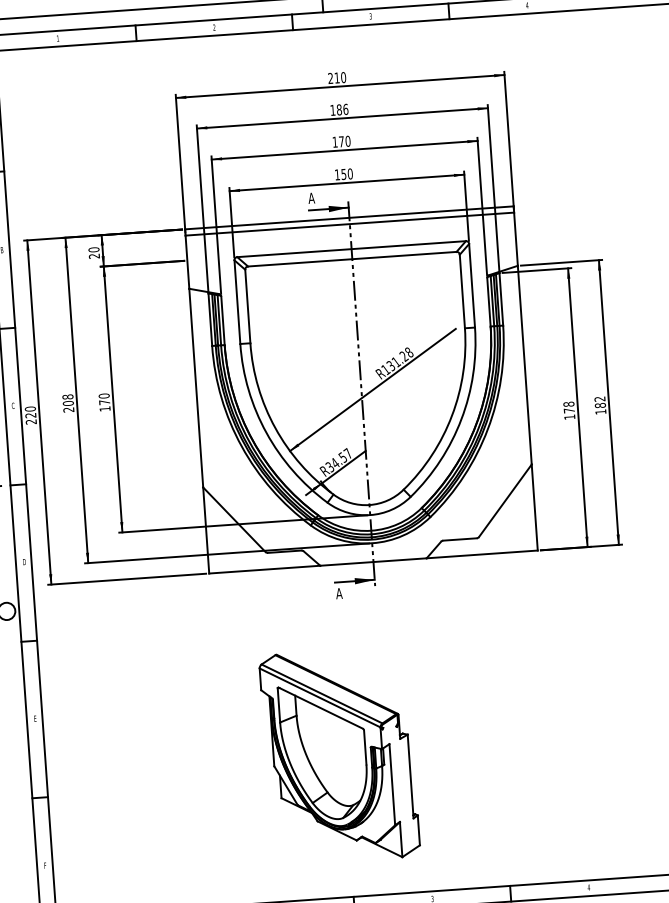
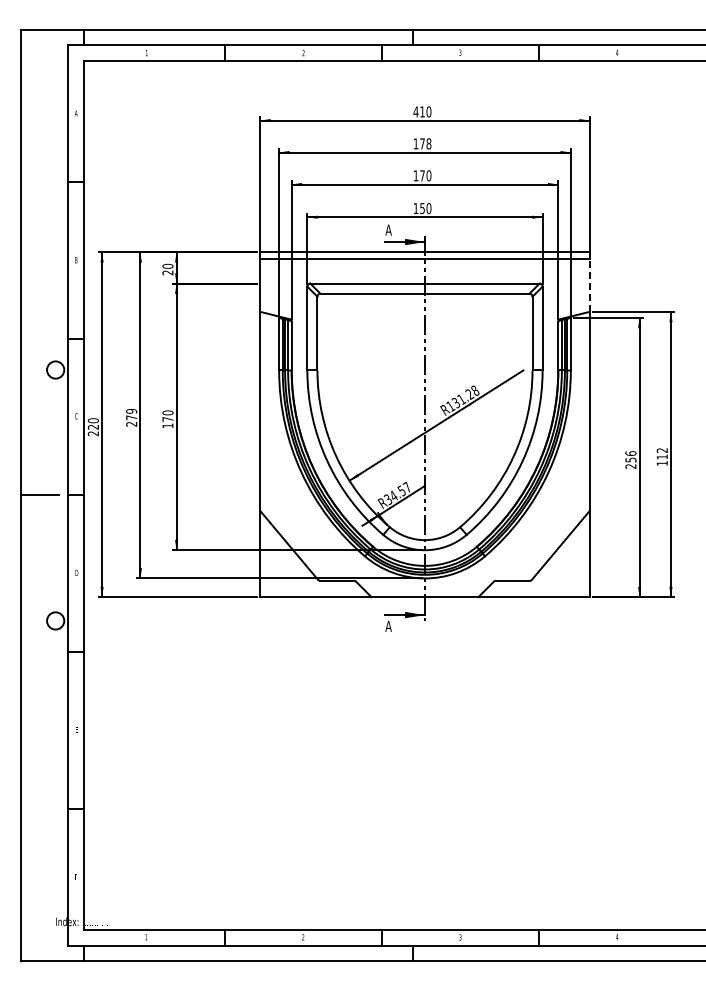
text: (330, 78) -> (415, 111), 210 -> 410
text: (342, 109) -> (425, 143), 186 -> 178
line: (515, 239) -> (589, 285), solid -> dashed
text: (67, 400) -> (131, 414), 208 -> 279
text: (599, 405) -> (661, 456), 182 -> 112
text: (568, 410) -> (630, 459), 178 -> 256
part: (339, 756) -> (377, 788), removed

